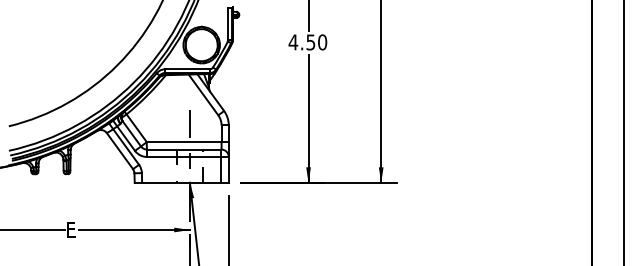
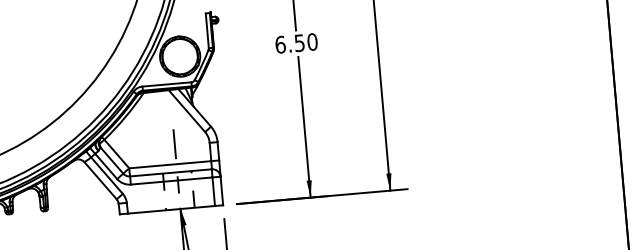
text: (293, 42) -> (280, 44), 4.50 -> 6.50

